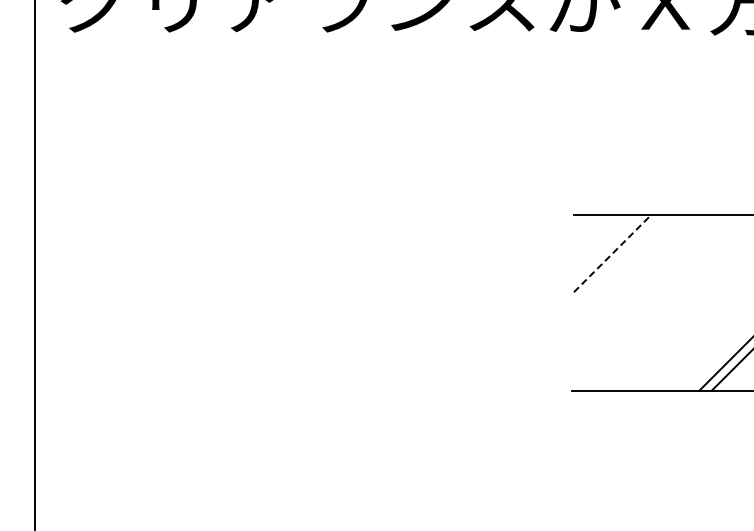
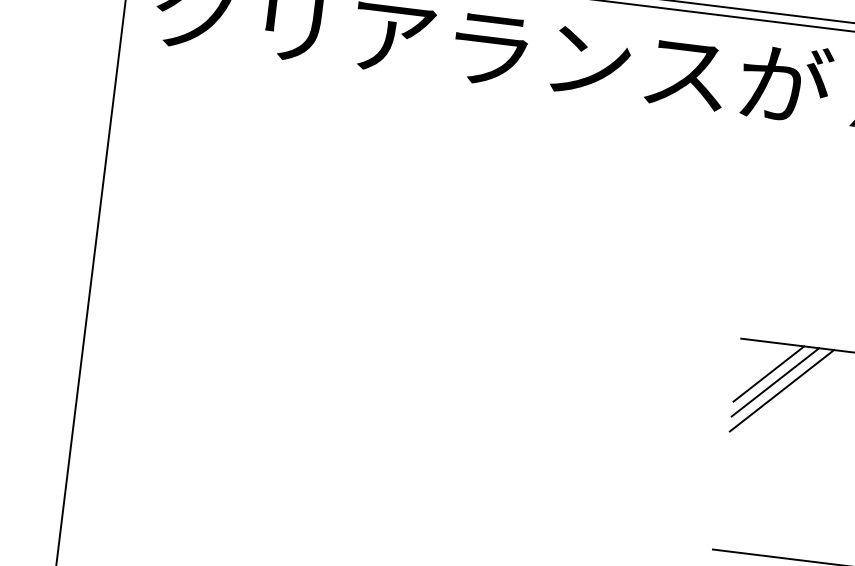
line: (599, 240) -> (768, 373), added
line: (605, 246) -> (774, 381), added
line: (612, 253) -> (781, 390), dashed -> solid

